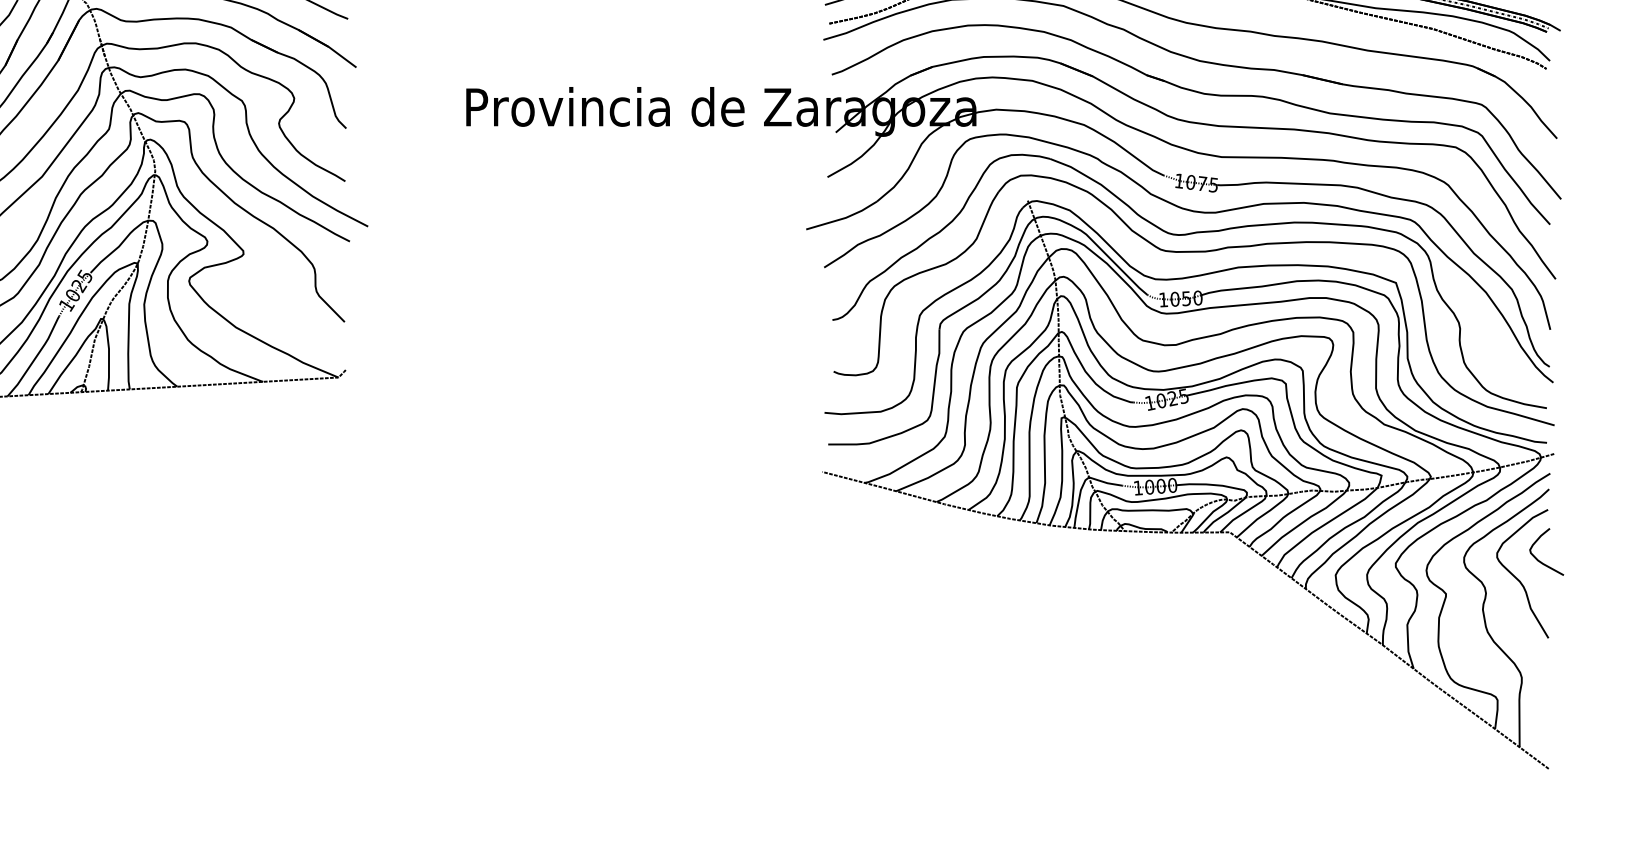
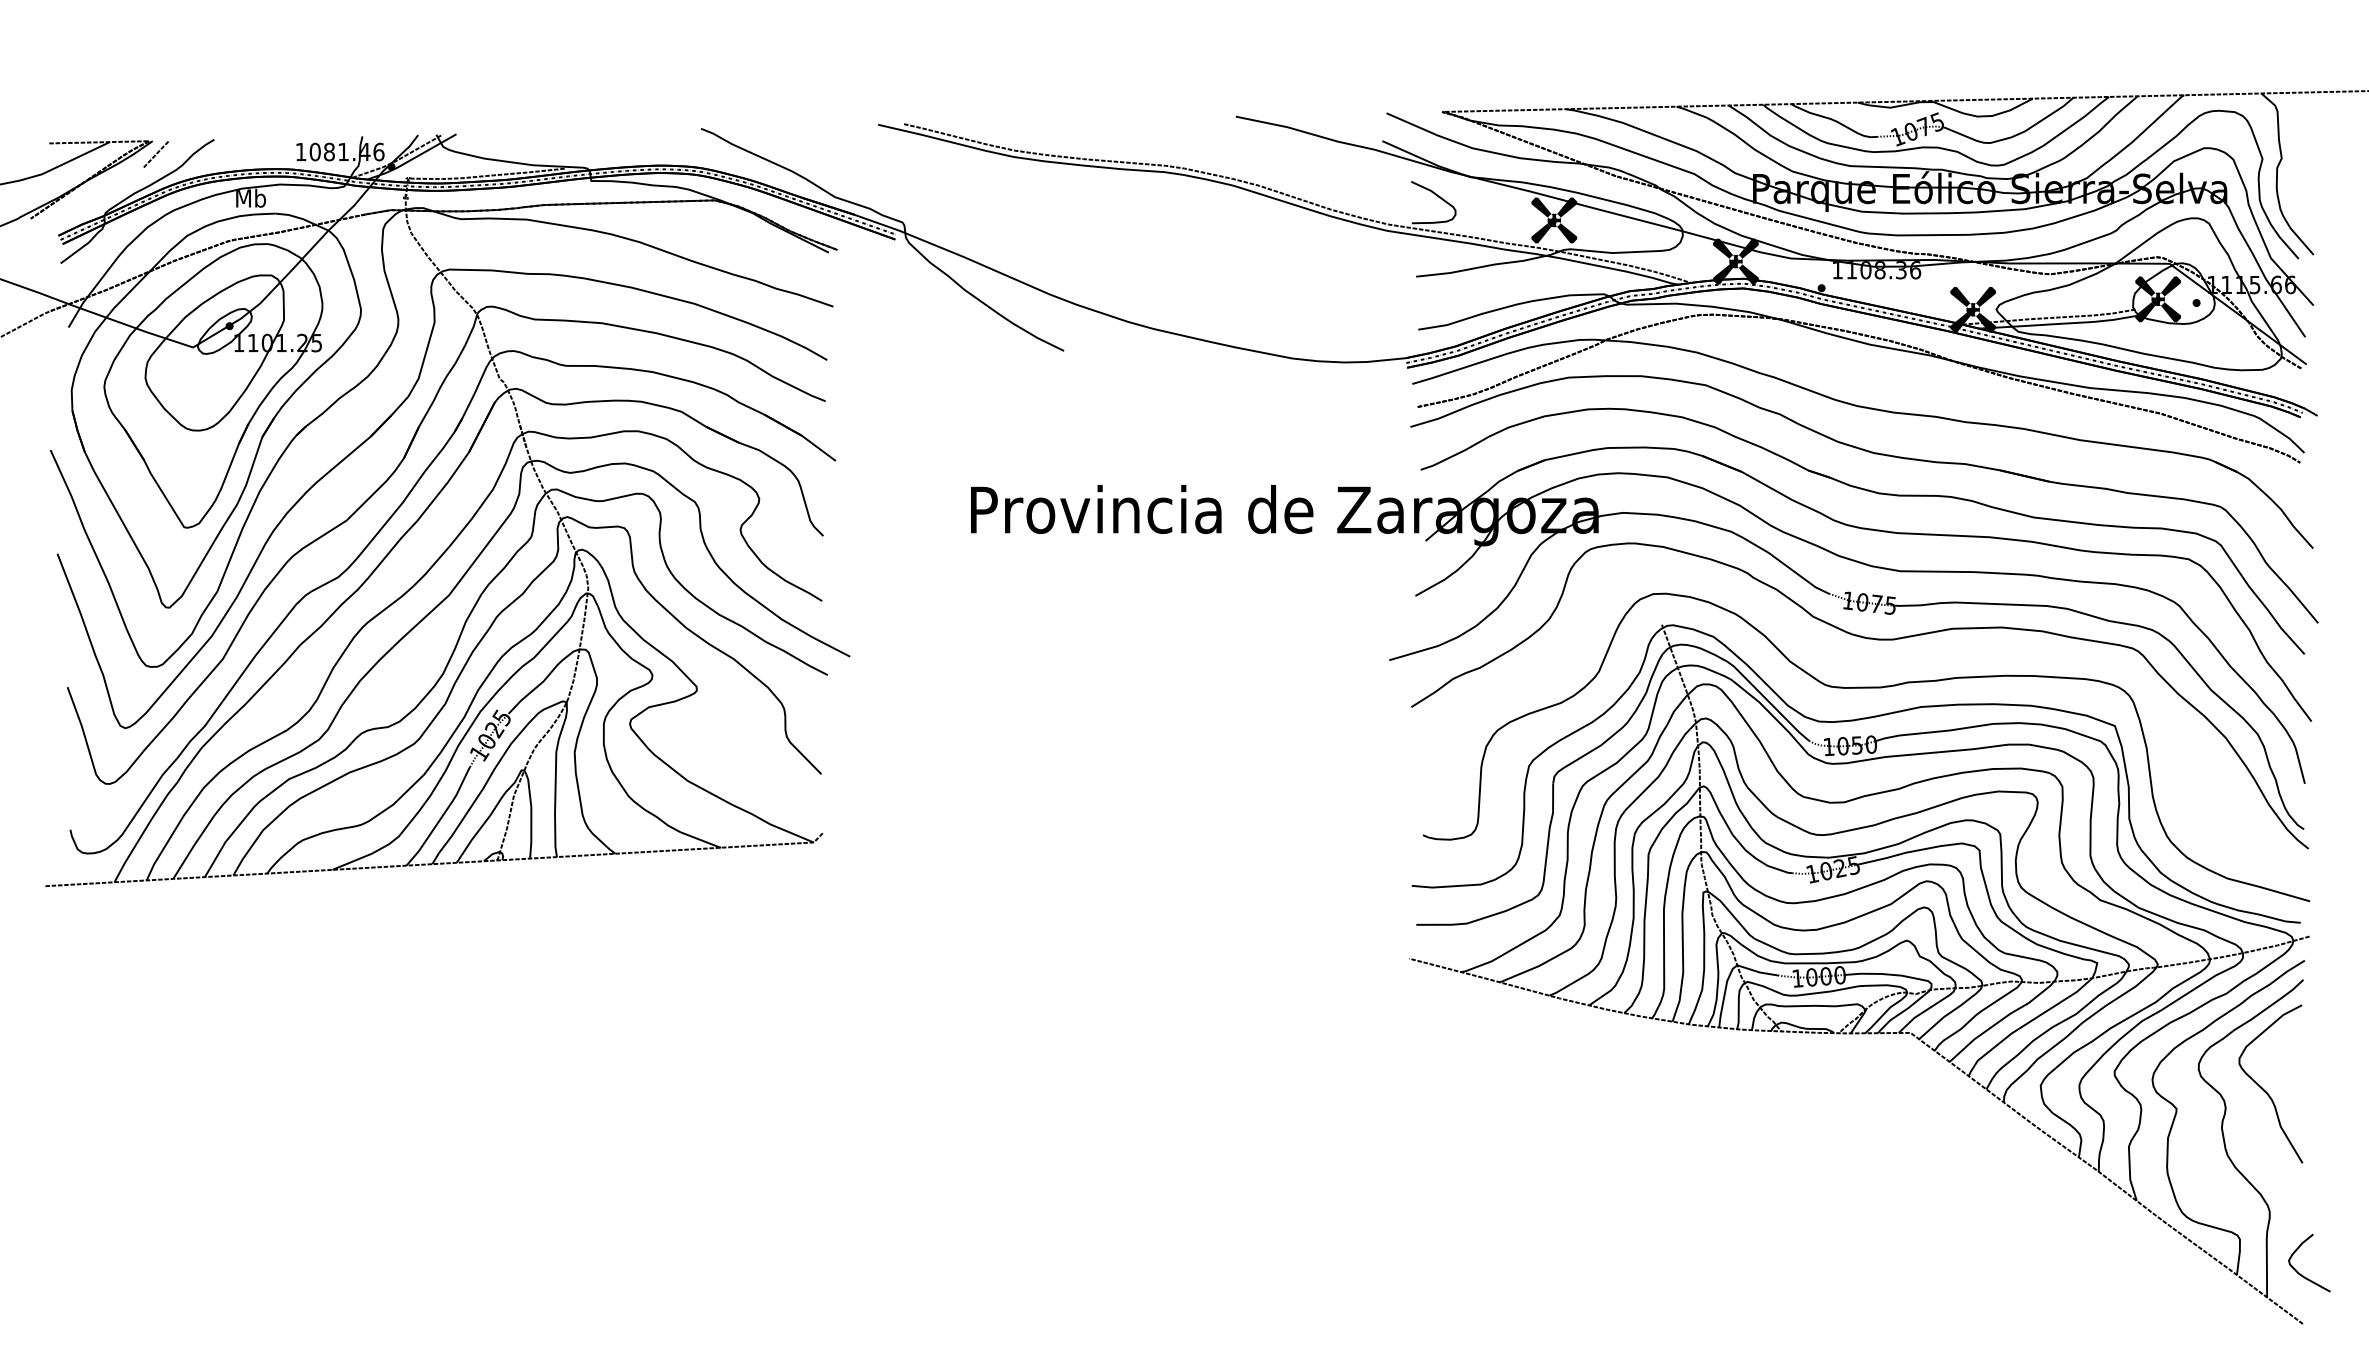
part: (1187, 235) -> (1858, 667), removed
curve: (1538, 559) -> (2299, 1272), moved

